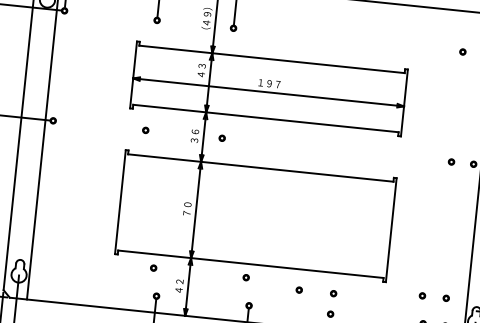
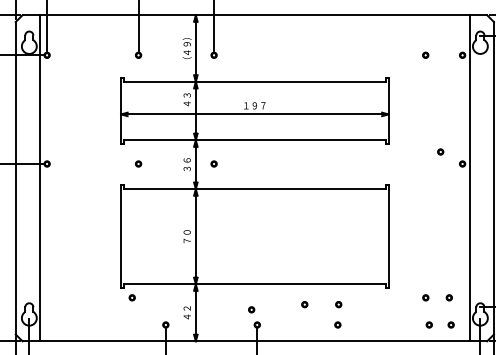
part: (462, 51) -> (425, 54), moved
part: (451, 161) -> (440, 151), moved
part: (152, 267) -> (131, 297), moved
part: (246, 277) -> (251, 309), moved

